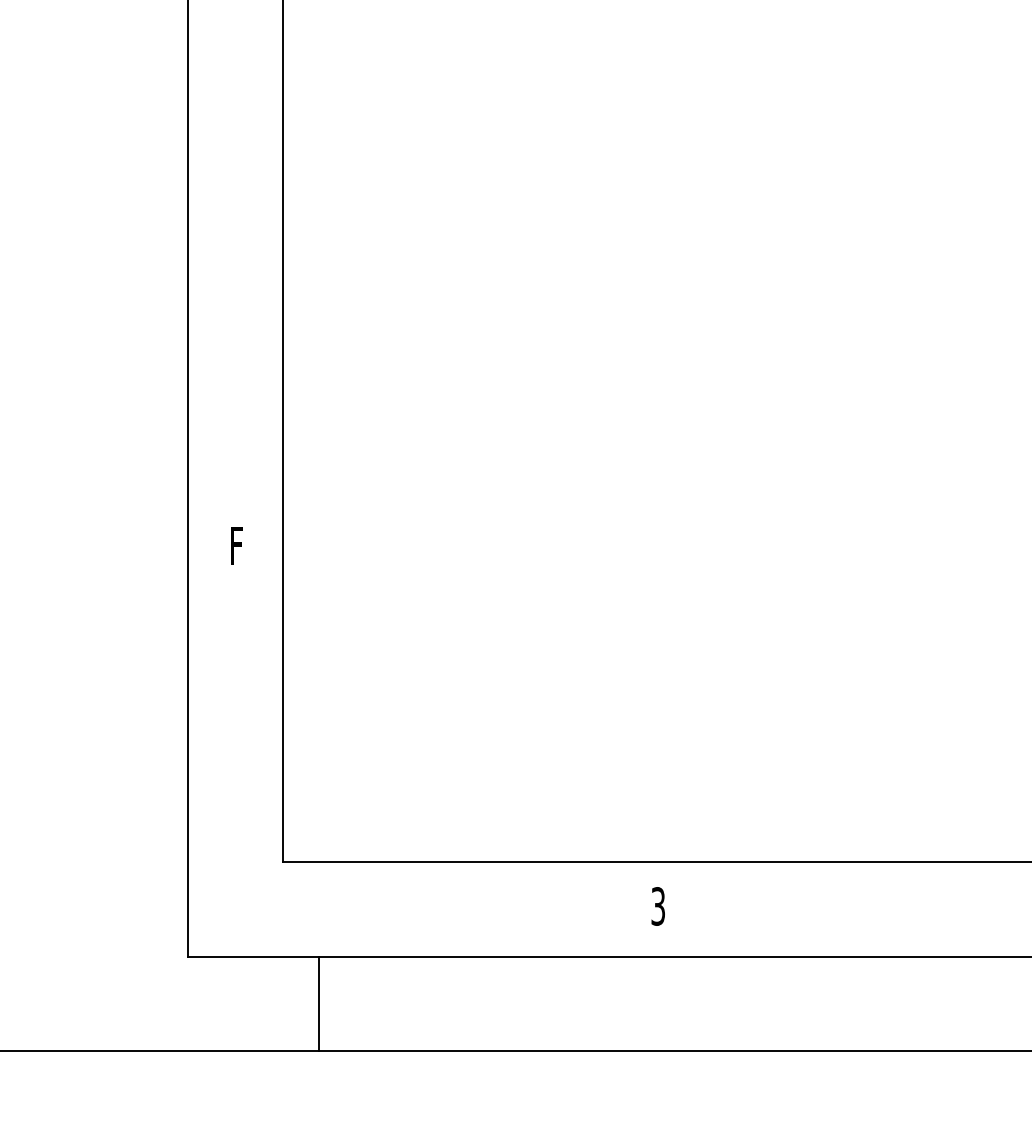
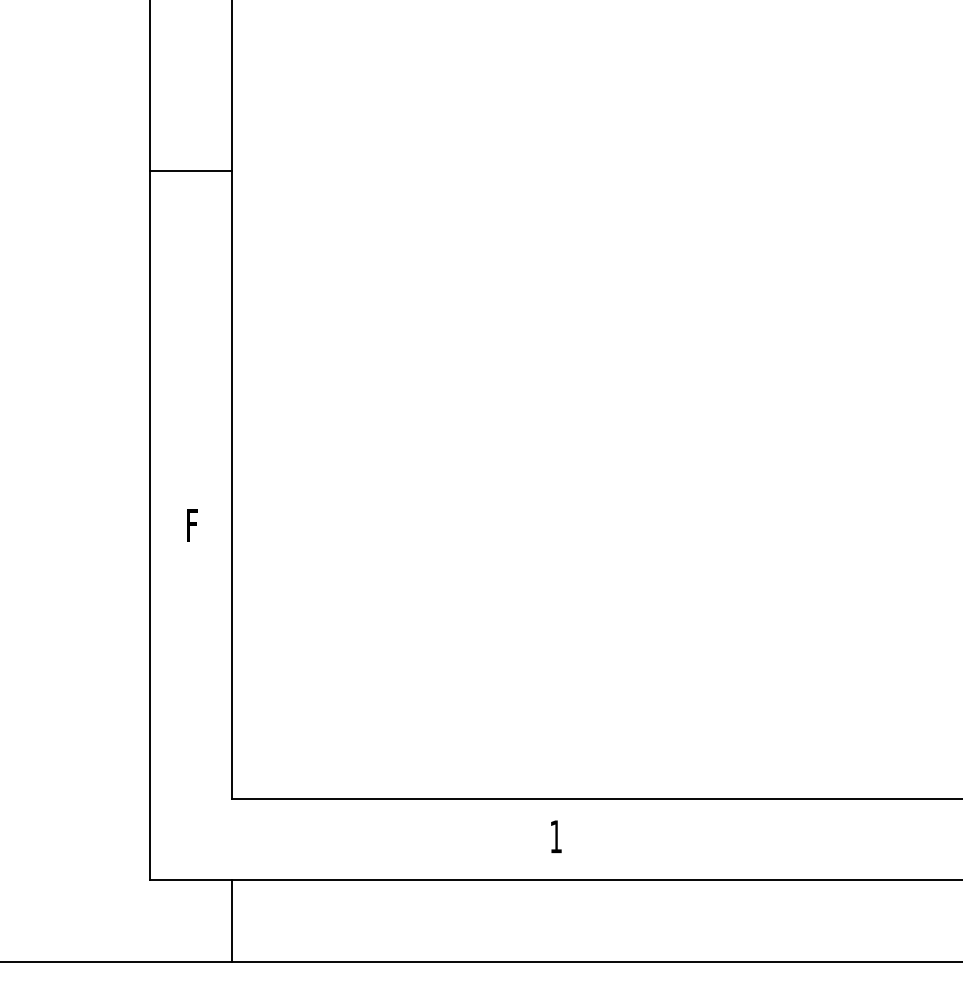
line: (235, 136) -> (190, 171), added
text: (657, 906) -> (555, 836), 3 -> 1
line: (318, 1003) -> (231, 920), moved

